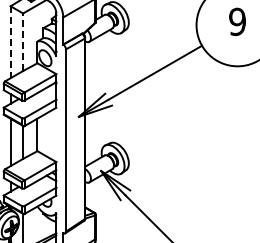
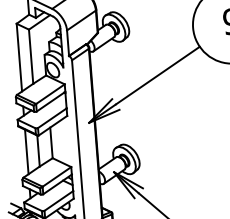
line: (10, 42) -> (19, 57), dashed -> solid
line: (23, 42) -> (31, 56), dashed -> solid

